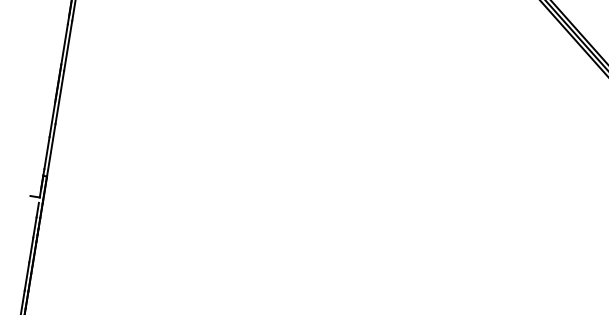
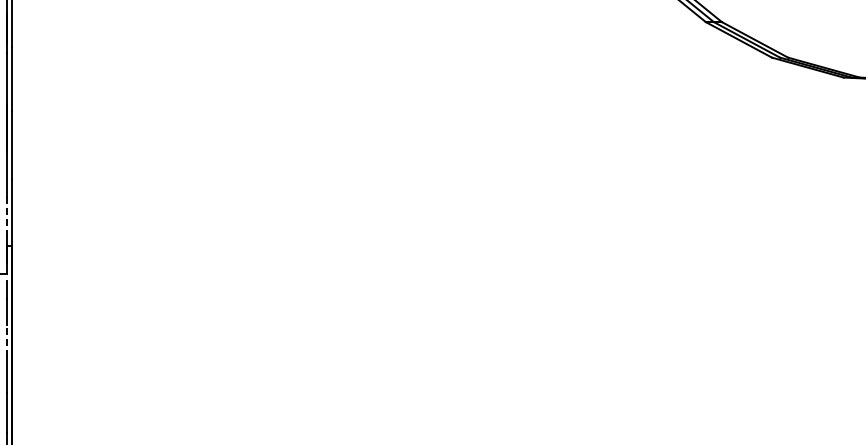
line: (46, 152) -> (6, 216), solid -> dashed
line: (31, 249) -> (6, 340), solid -> dashed

